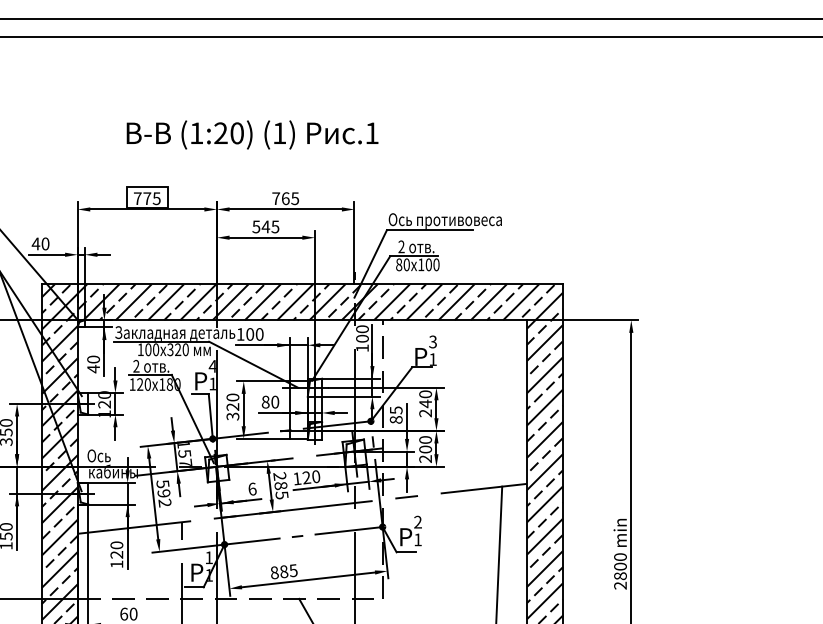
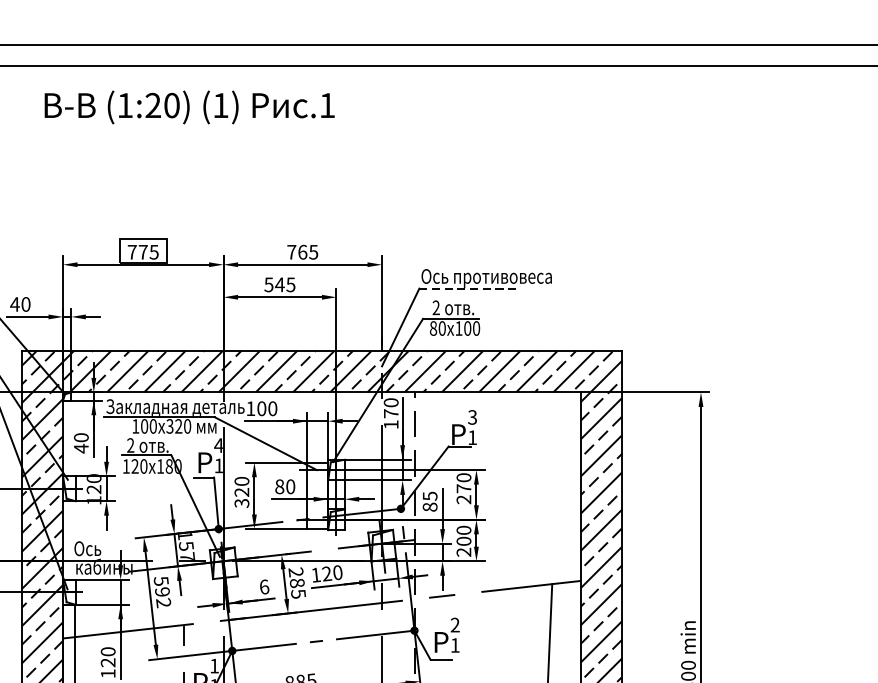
text: (252, 134) -> (189, 106), moved
line: (430, 230) -> (469, 288), solid -> dashed
text: (362, 338) -> (391, 413), 100 -> 170
text: (425, 403) -> (463, 488), 240 -> 270

